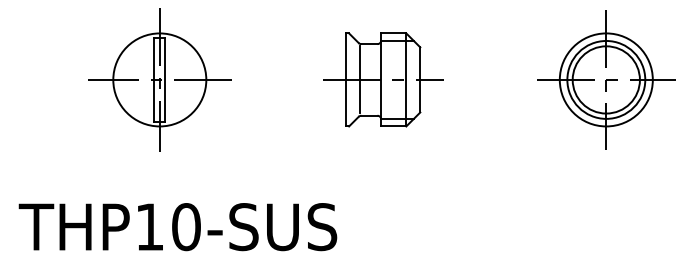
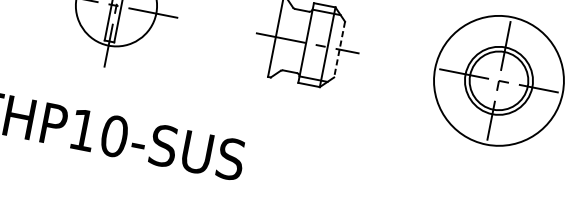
line: (359, 79) -> (287, 39), removed
line: (420, 79) -> (339, 49), solid -> dashed
circle: (605, 79) -> (498, 80), size x1.6

